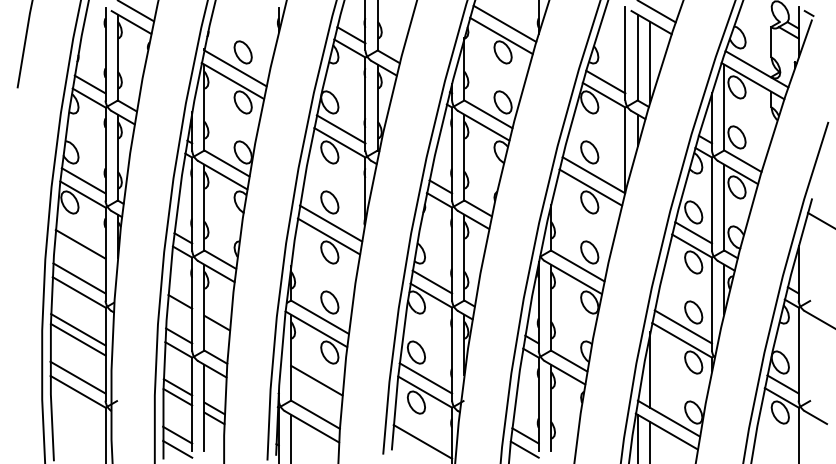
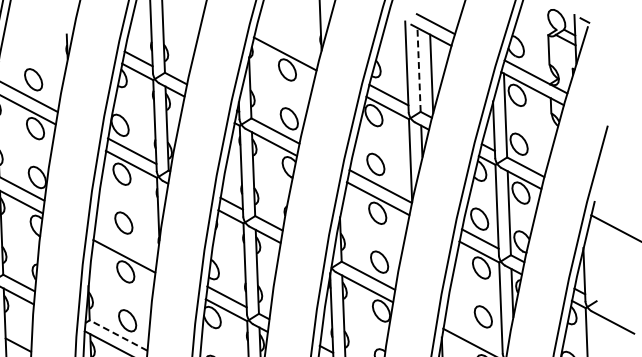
line: (504, 23) -> (287, 41), removed
line: (637, 57) -> (418, 69), solid -> dashed
line: (331, 223) -> (126, 243), removed
line: (319, 316) -> (118, 334), solid -> dashed
line: (683, 326) -> (473, 330), removed

